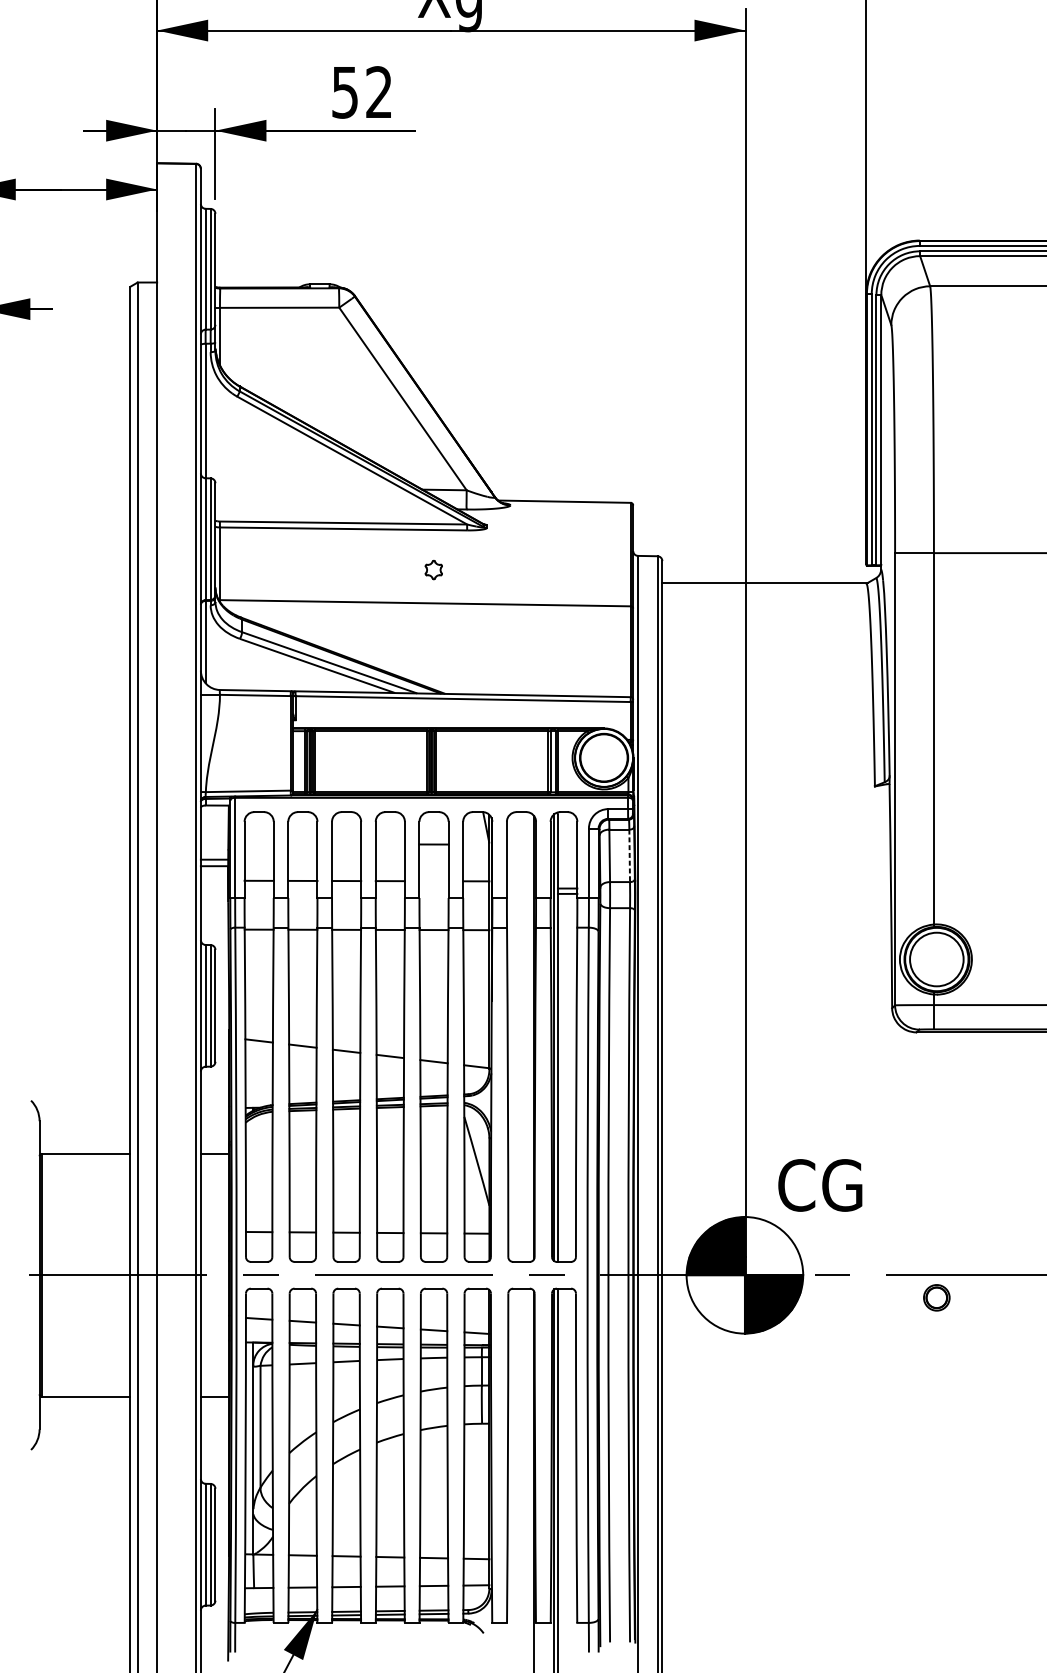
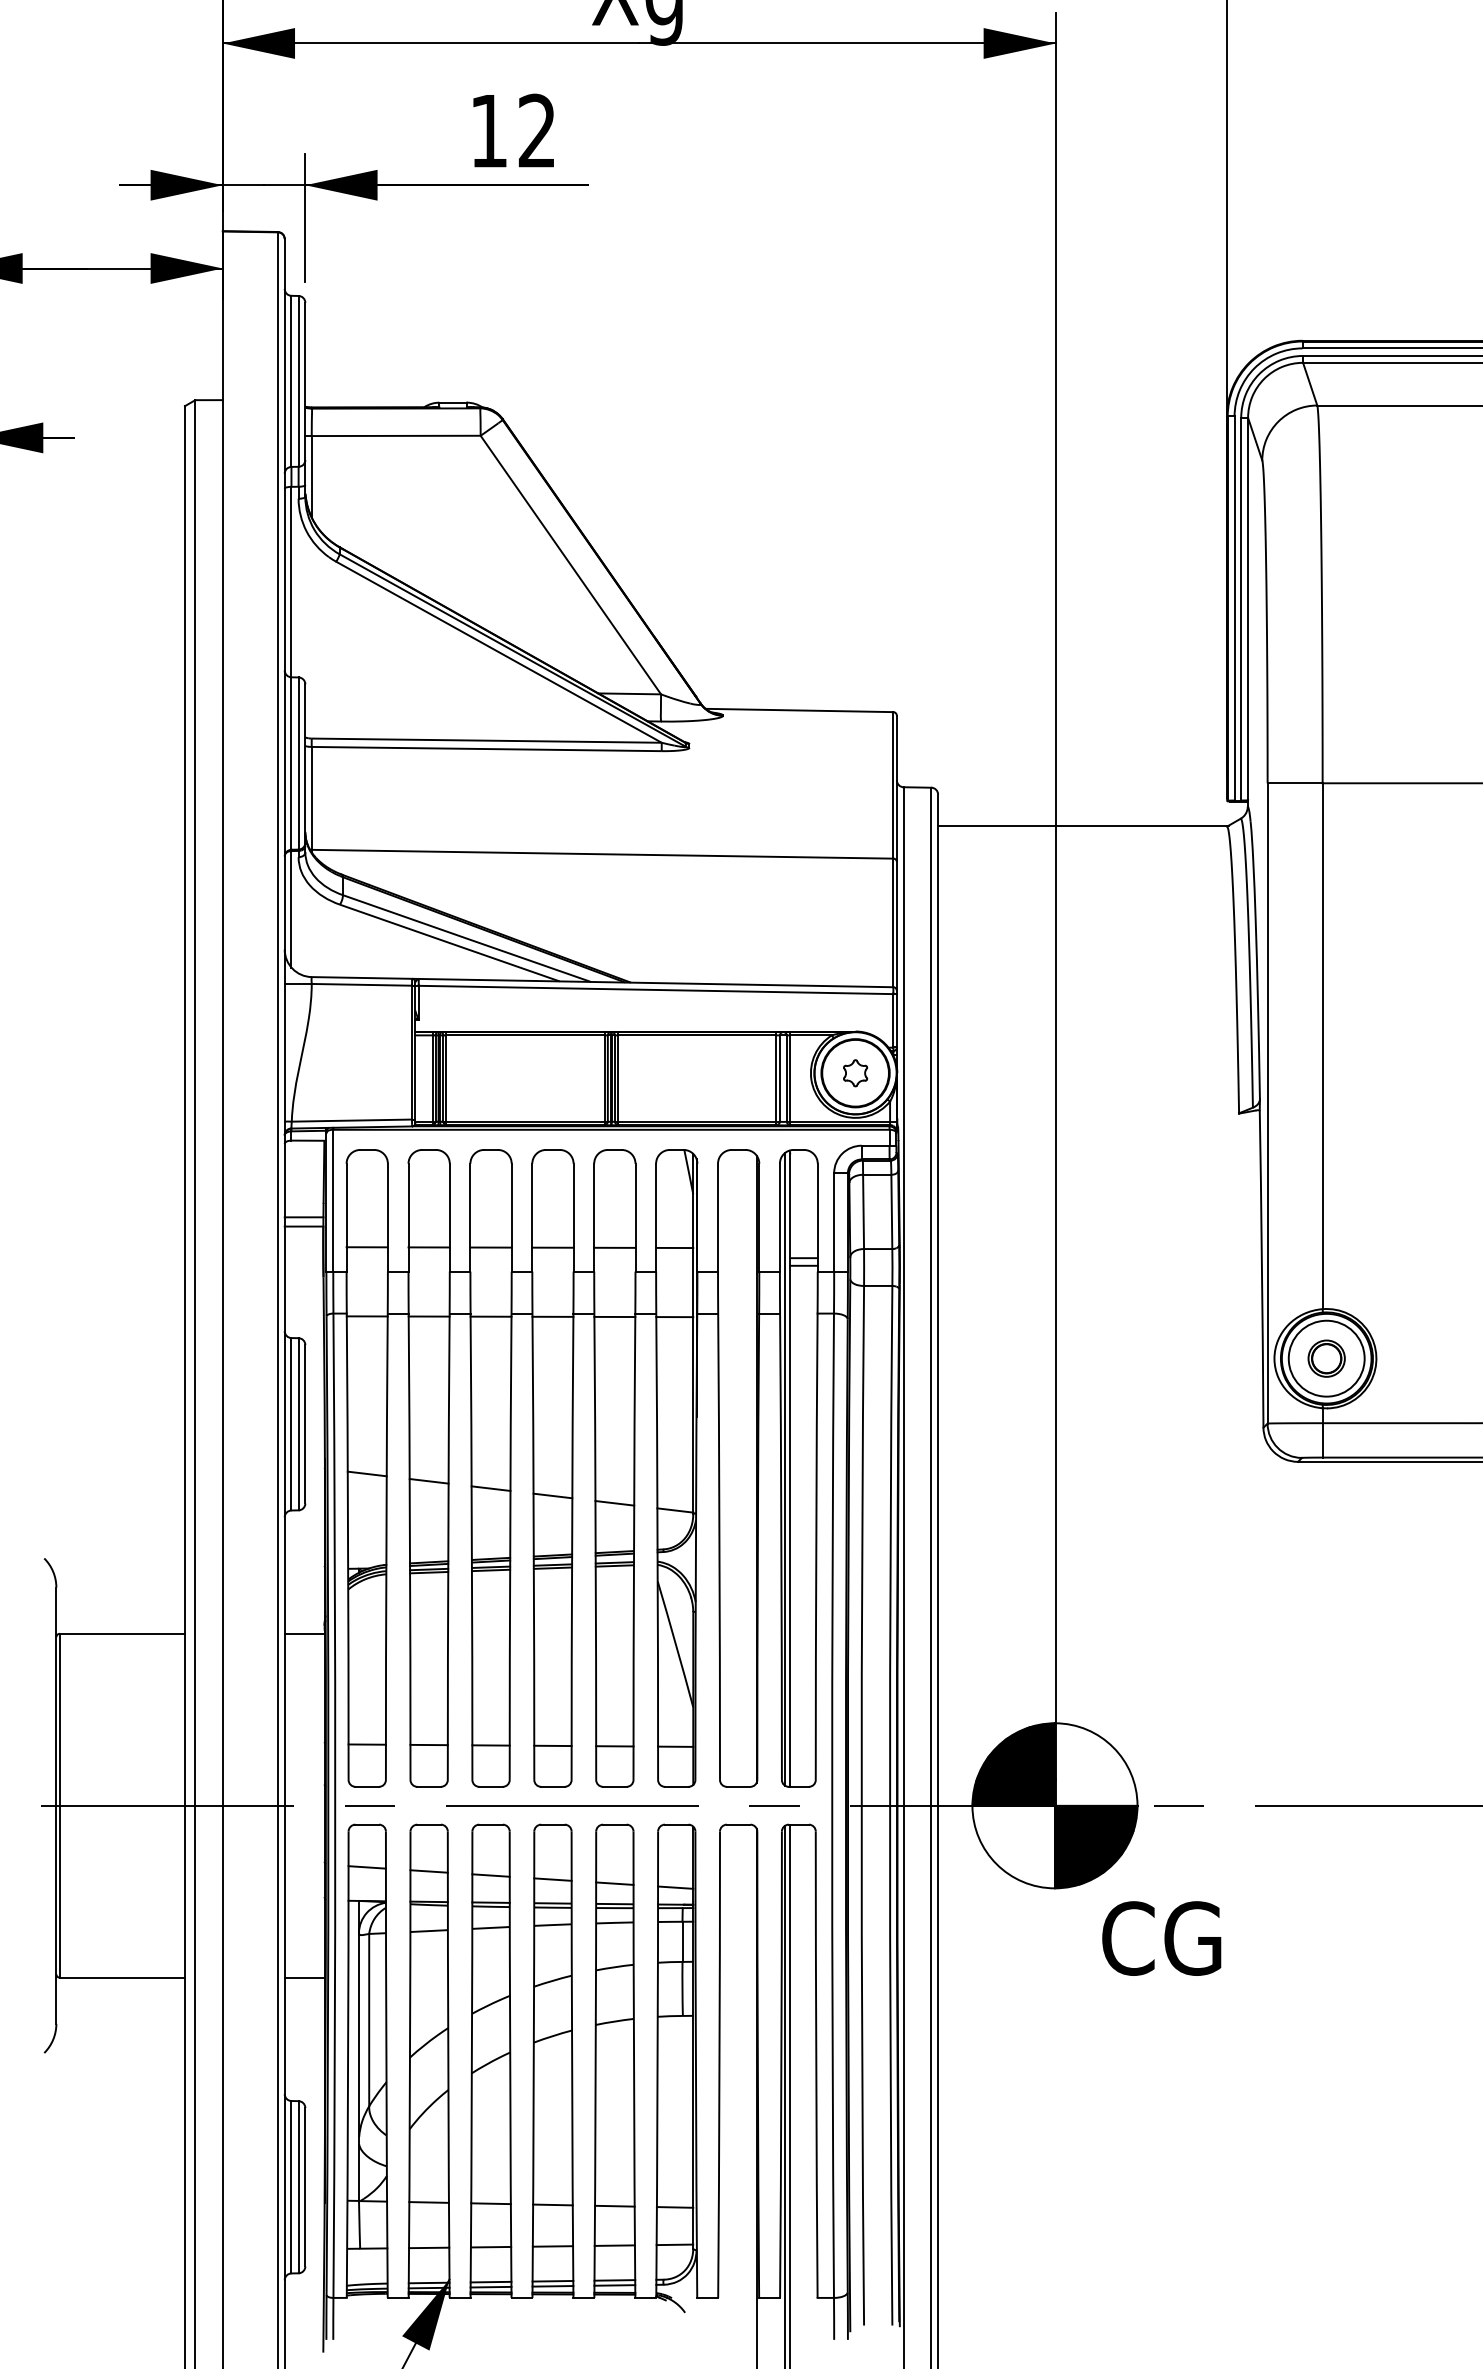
text: (344, 92) -> (488, 131), 52 -> 12
part: (433, 570) -> (855, 1073), moved
line: (433, 844) -> (614, 1247), moved
line: (629, 856) -> (891, 1212), dashed -> solid
text: (820, 1185) -> (1161, 1938), moved
part: (936, 1297) -> (1326, 1358), moved

